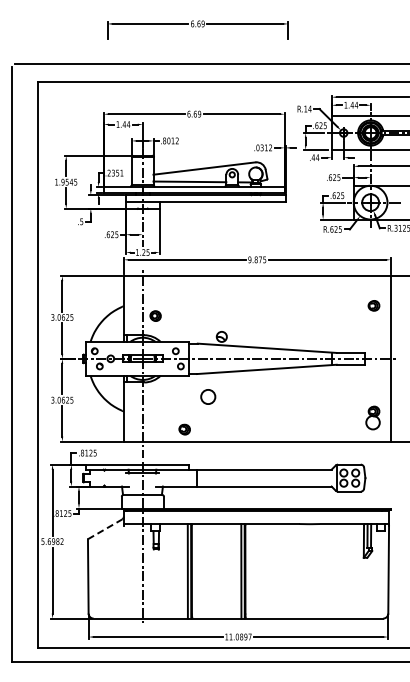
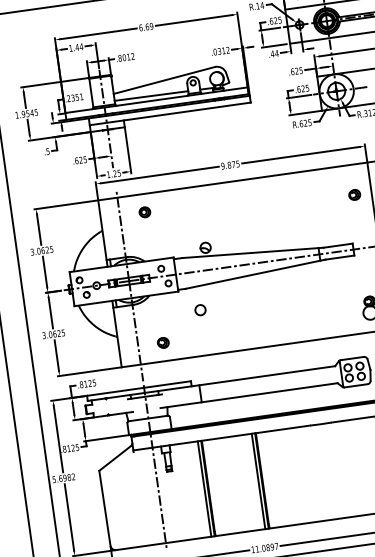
part: (155, 315) -> (144, 211), moved
circle: (208, 396) -> (200, 309), size x0.71
part: (184, 429) -> (163, 342), moved
line: (105, 529) -> (115, 458), dashed -> solid

